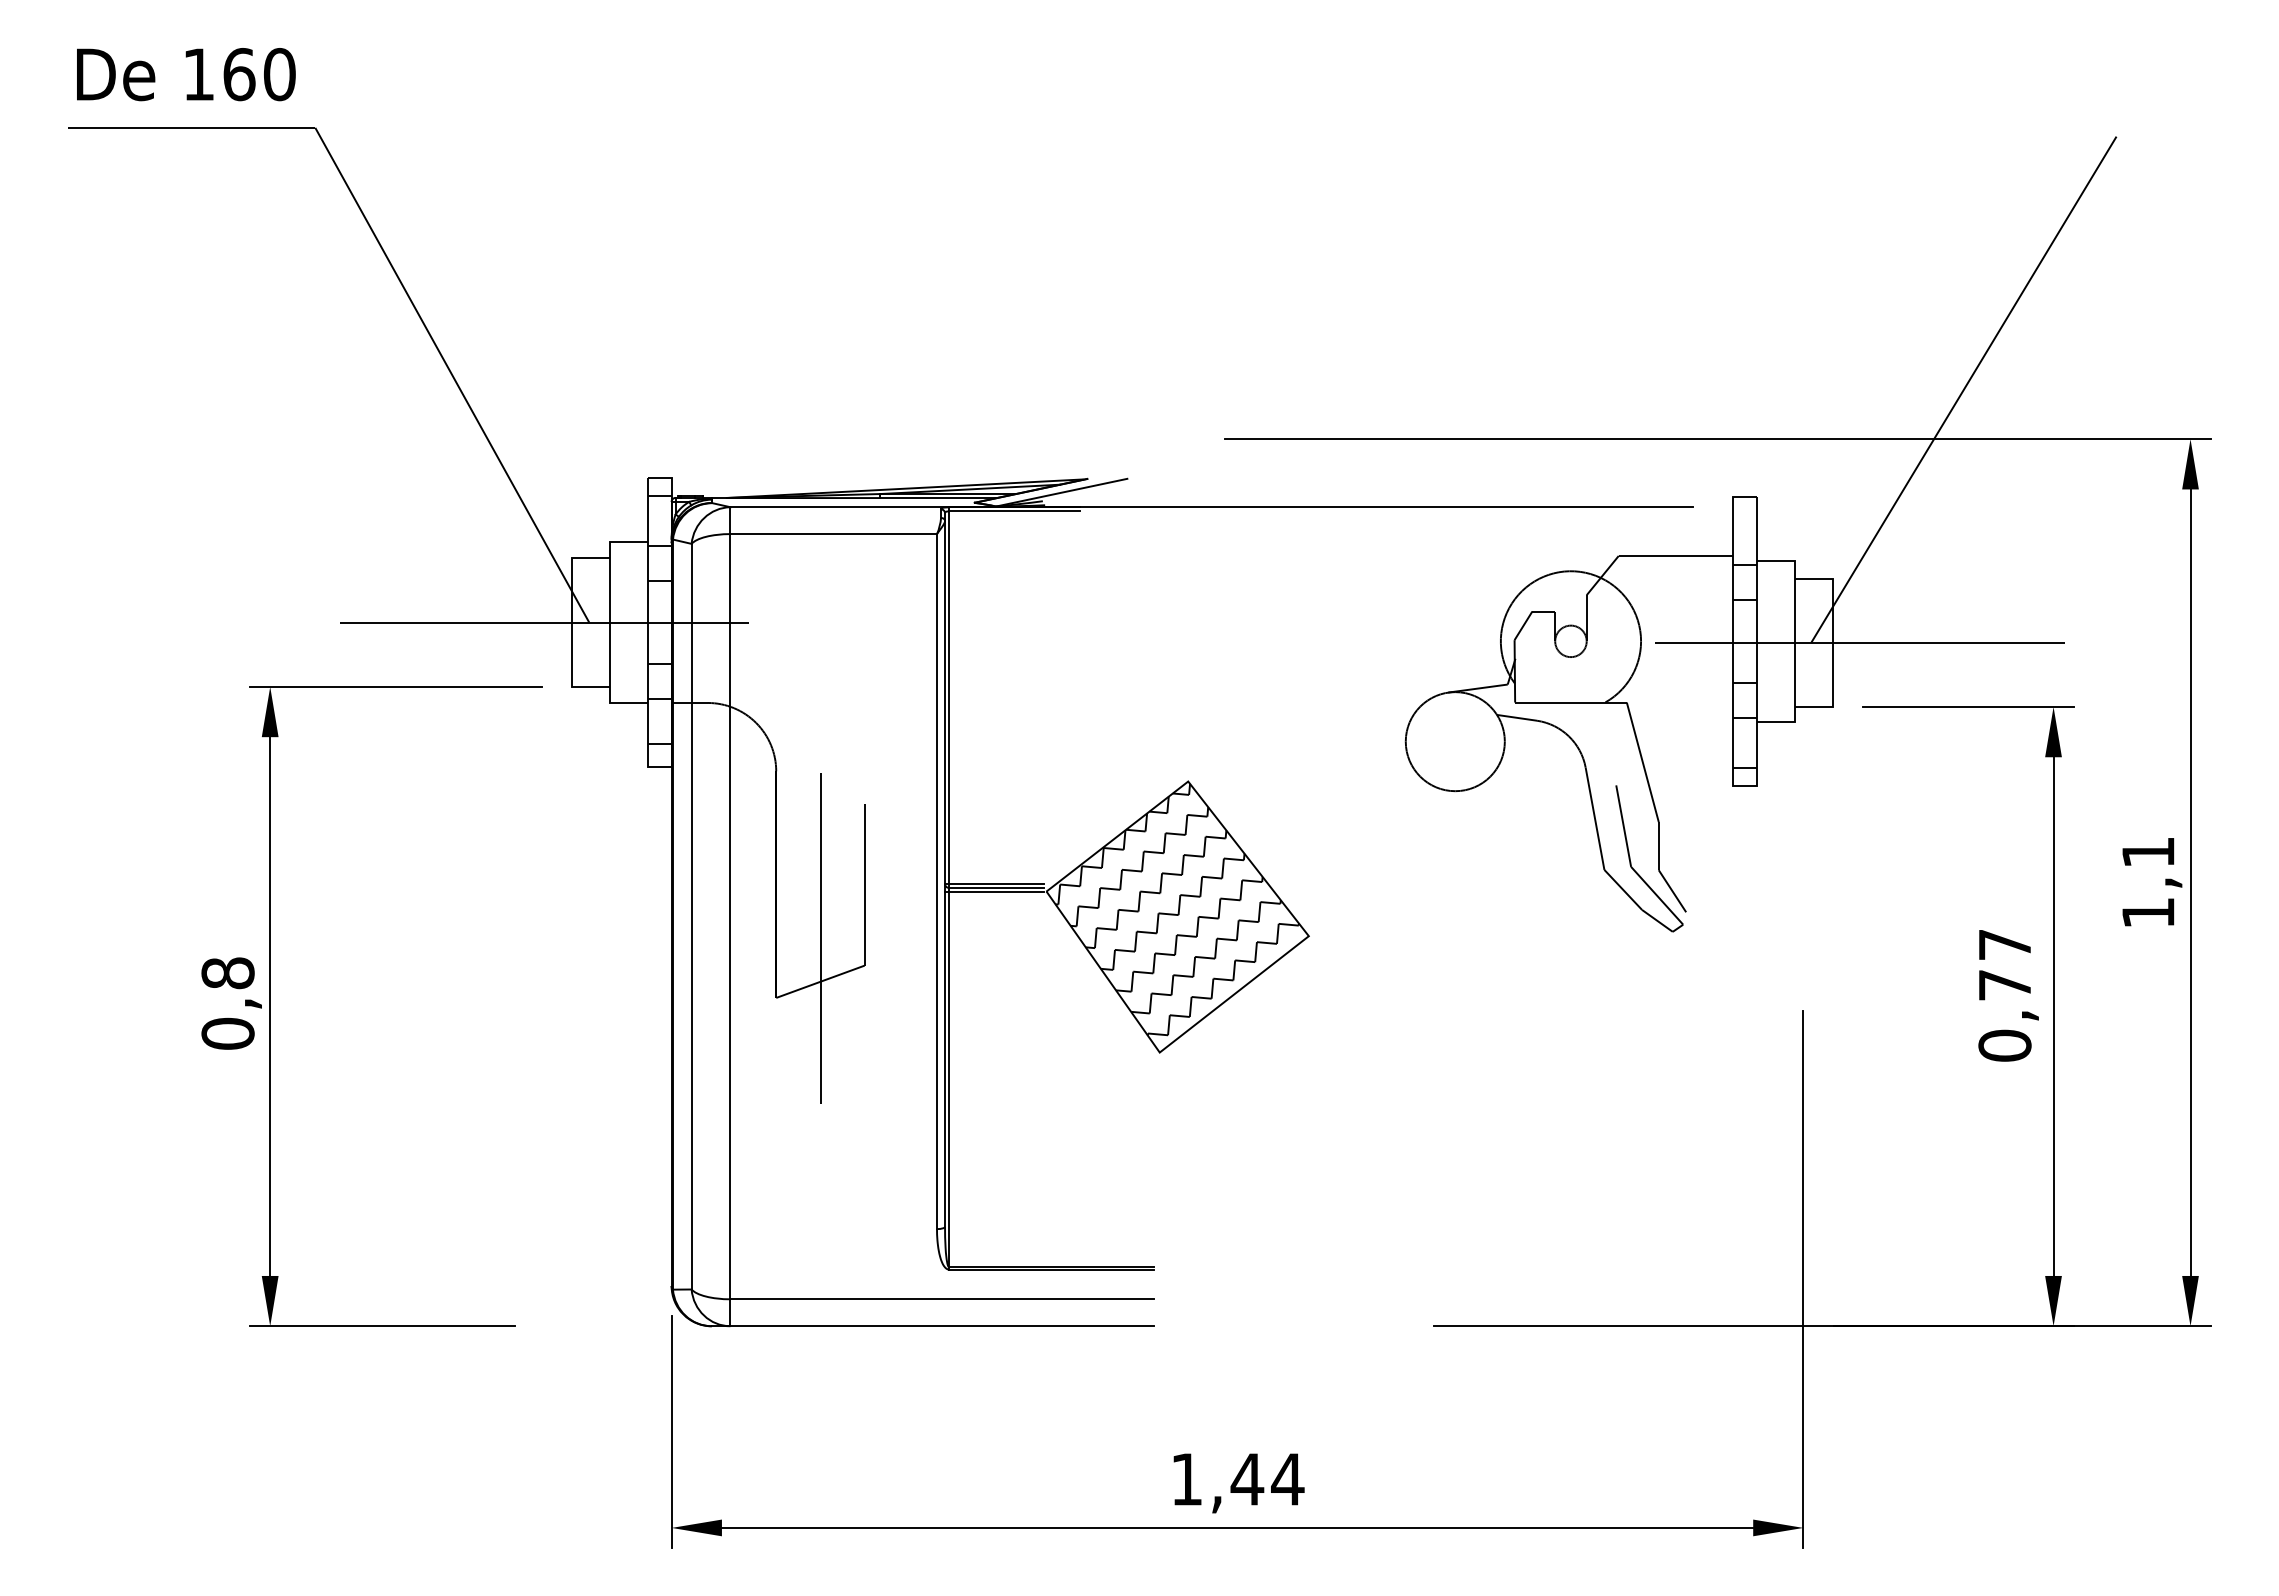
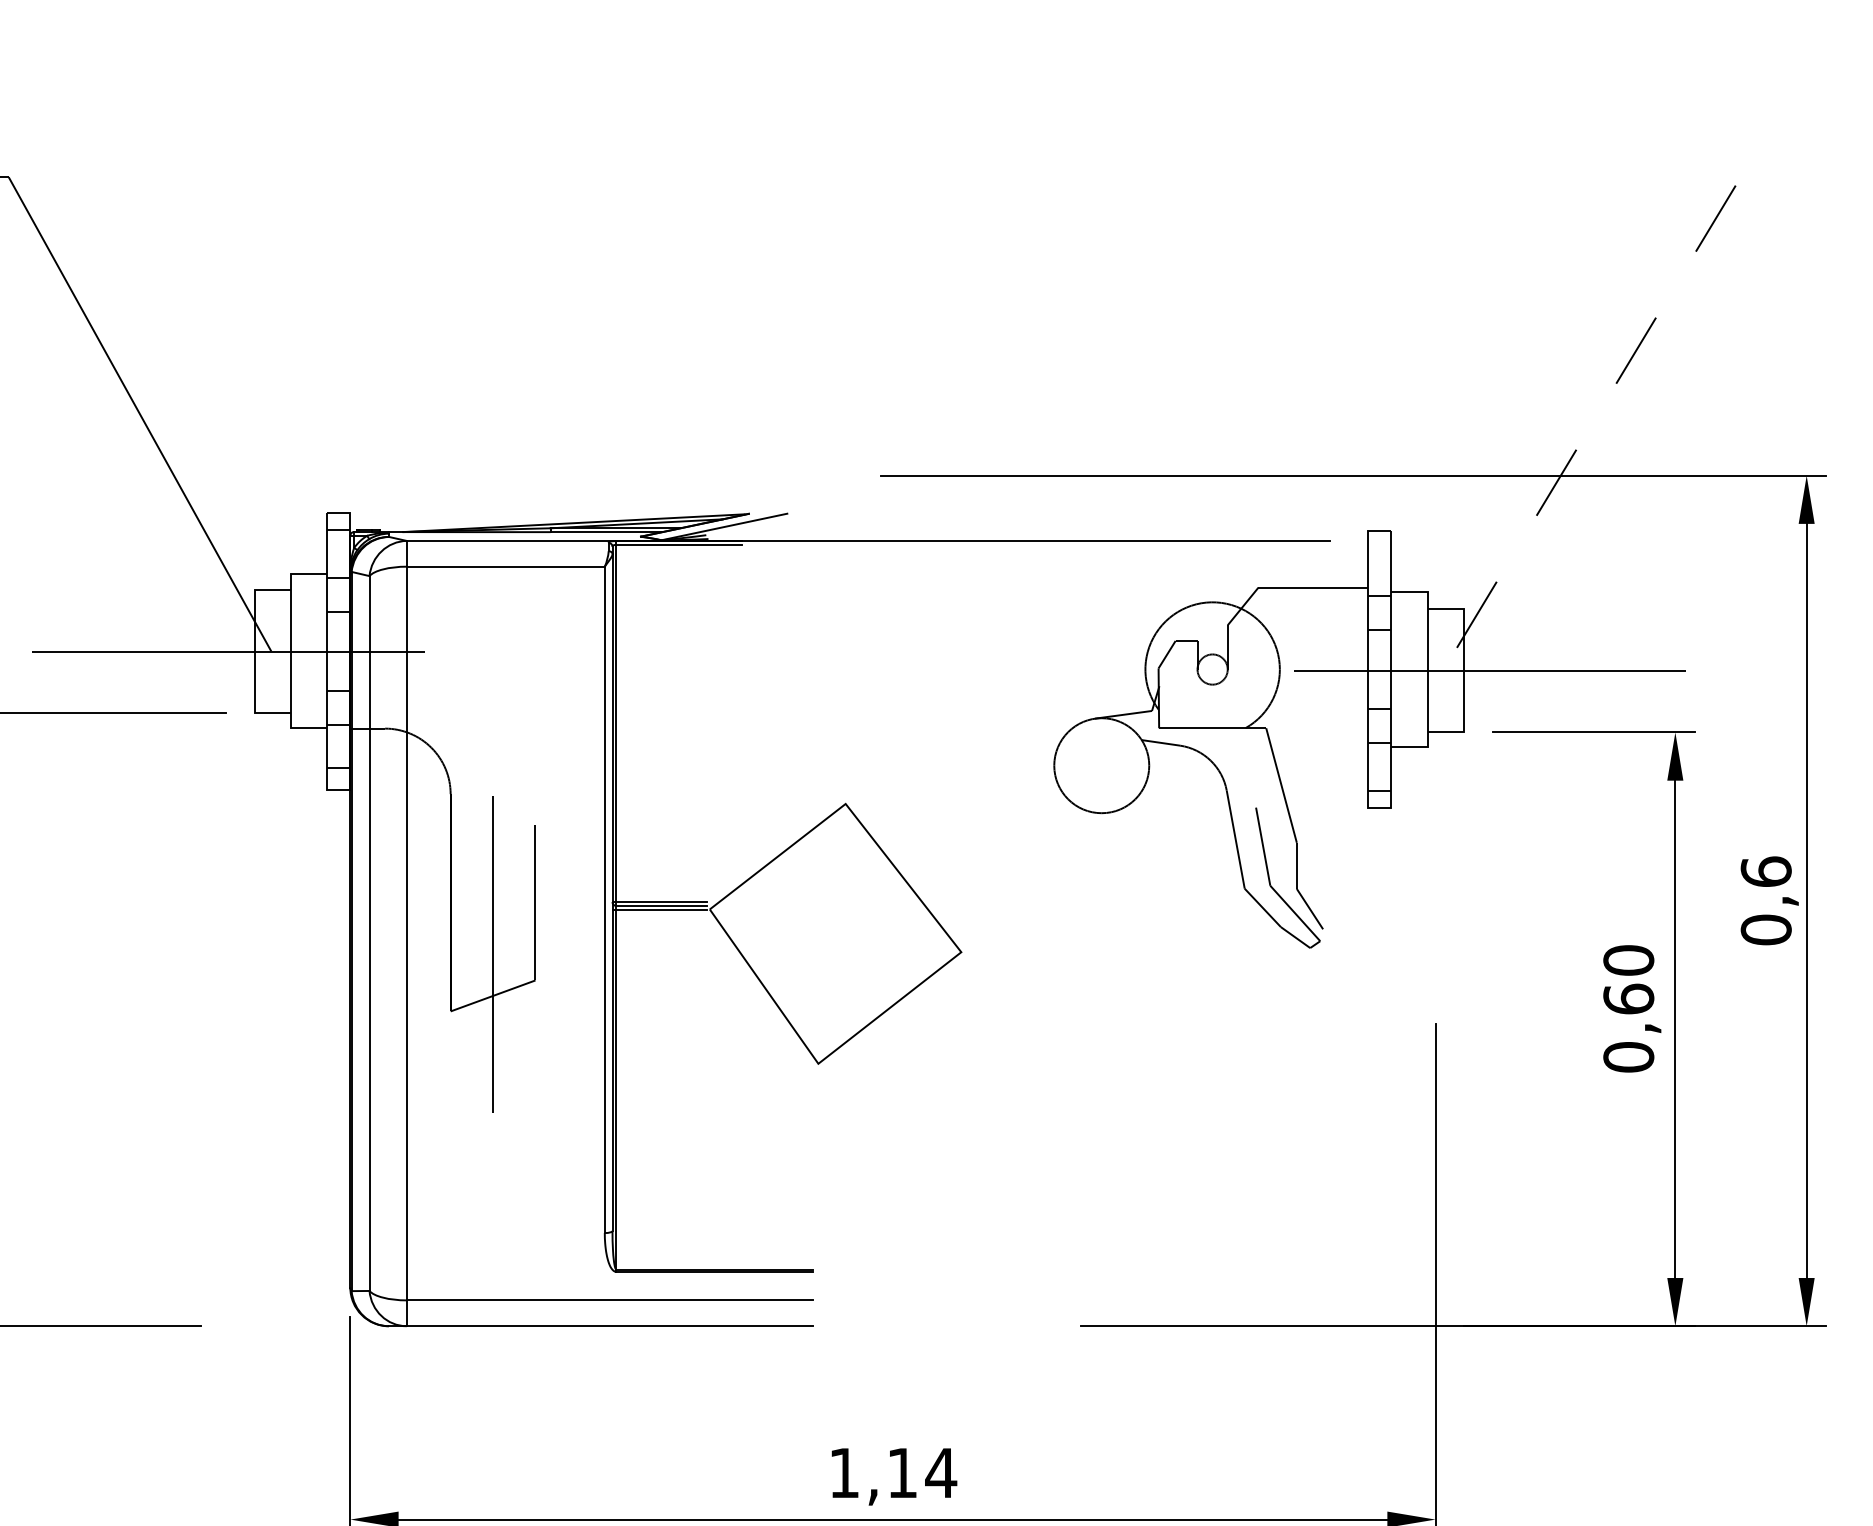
line: (1963, 389) -> (1589, 428), solid -> dashed
text: (2148, 882) -> (1766, 900), 1,1 -> 0,6
hatch: (1176, 909) -> (834, 926), removed
text: (2004, 964) -> (1628, 979), 0,77 -> 0,60
text: (1247, 1479) -> (902, 1473), 1,44 -> 1,14

